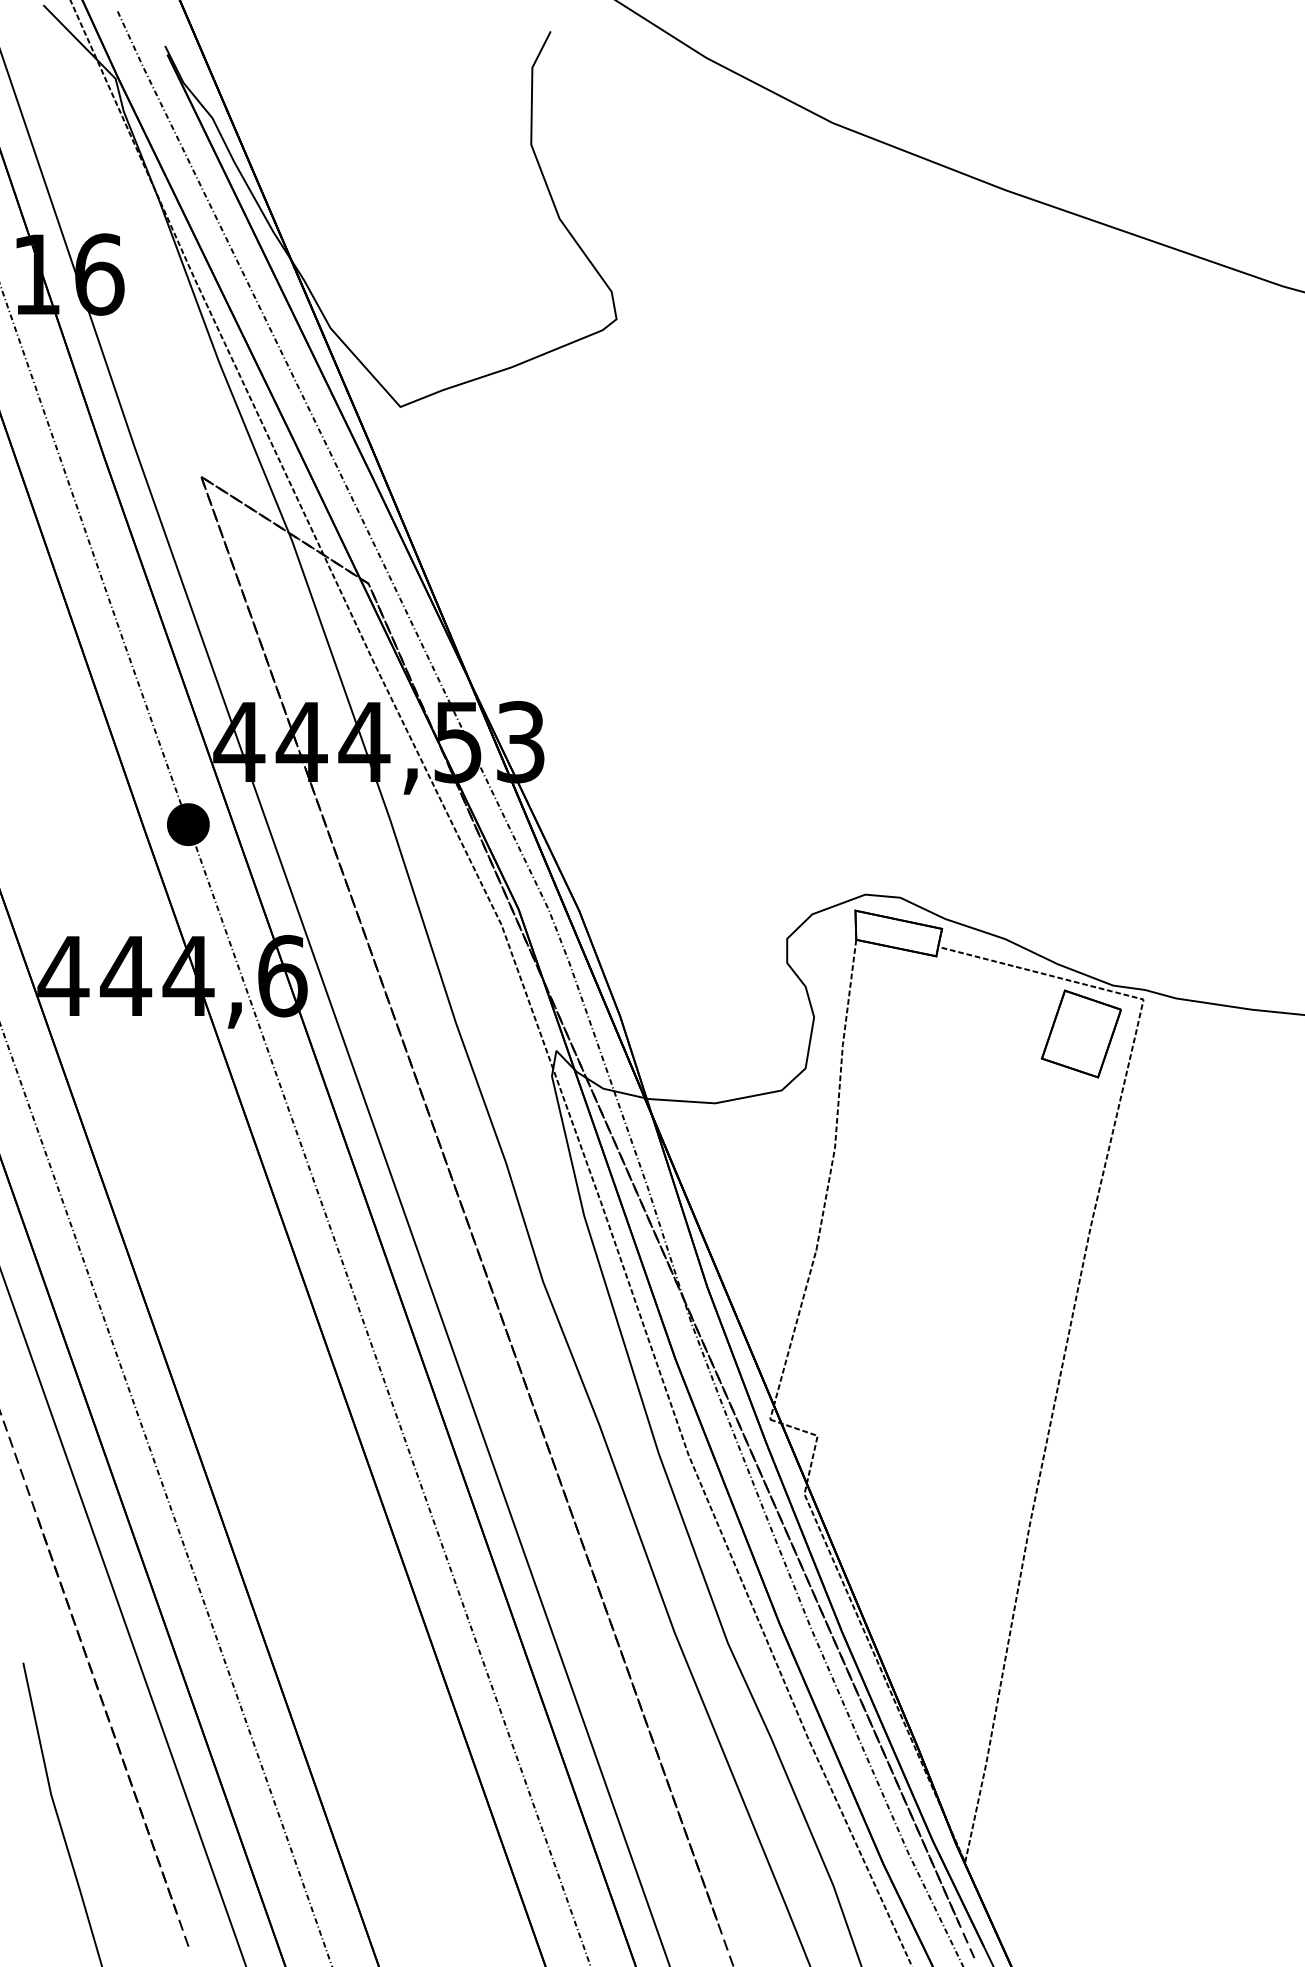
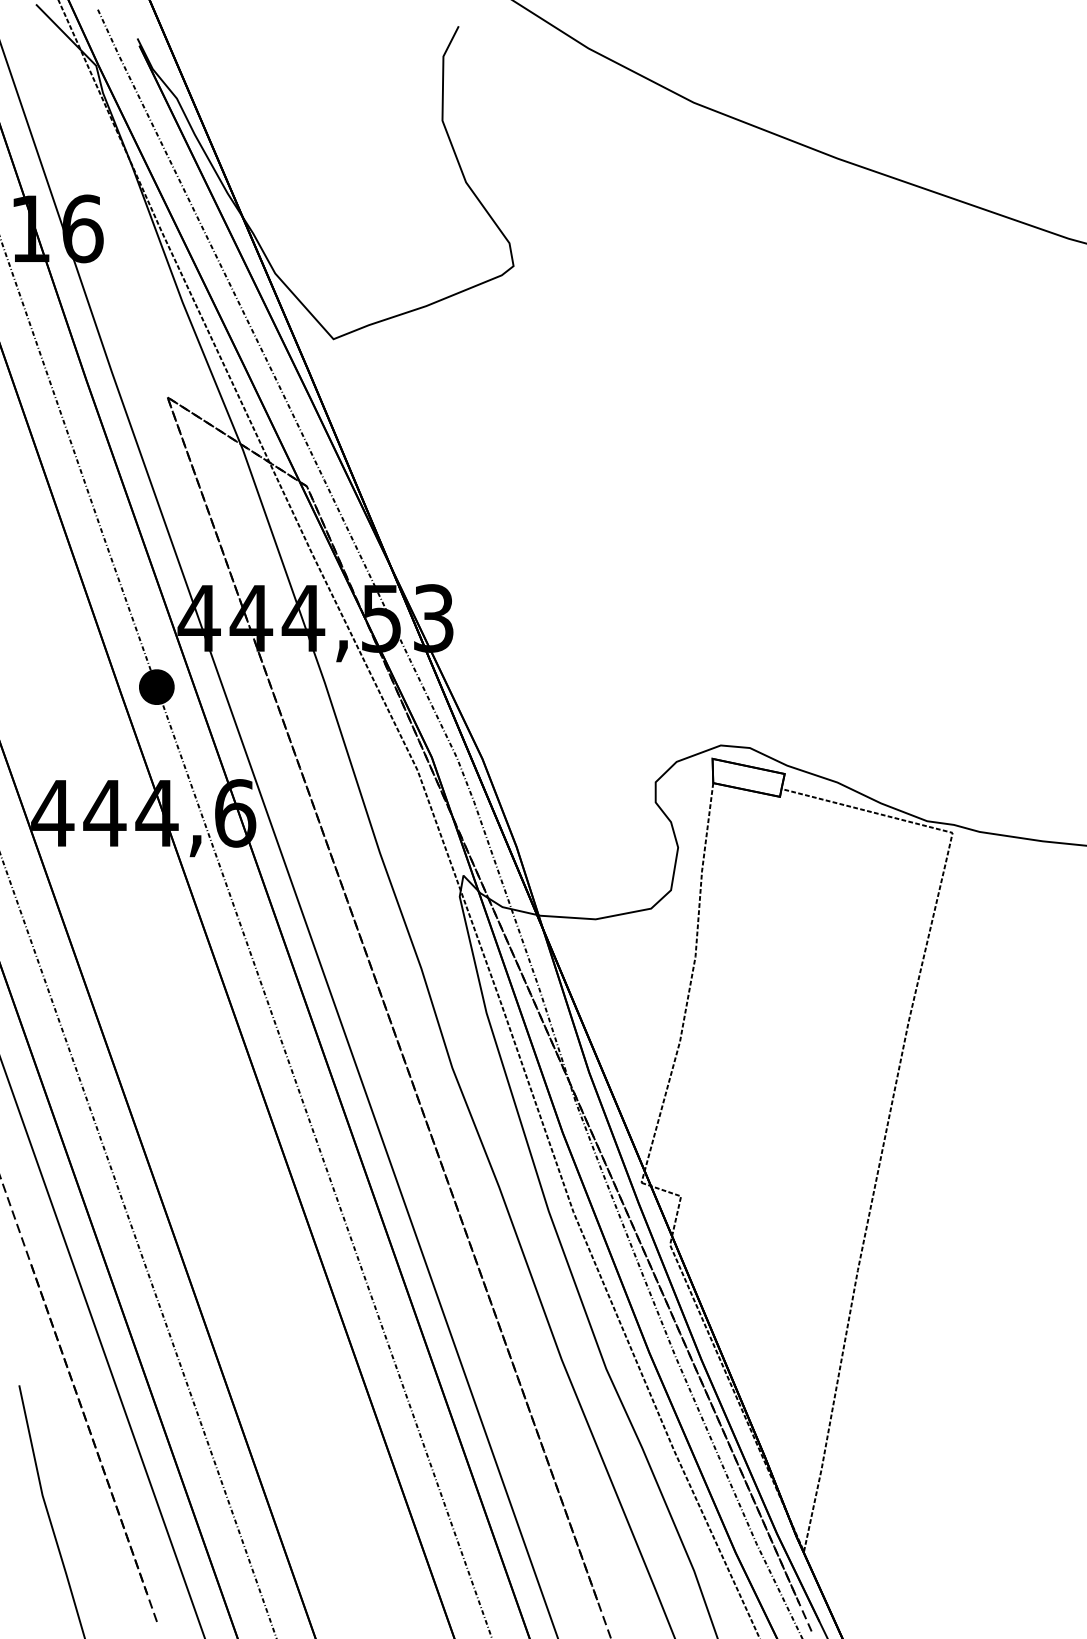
part: (1081, 1033) -> (900, 861), removed

